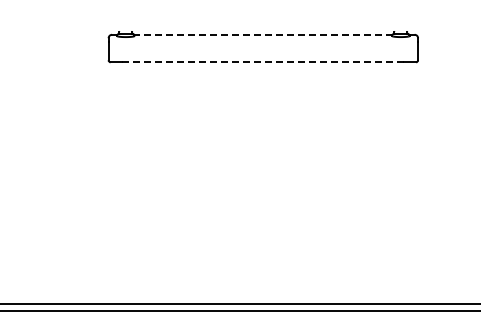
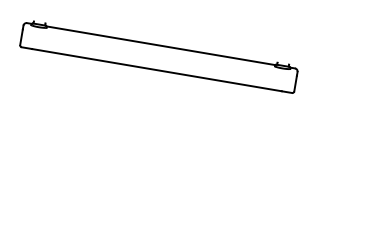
line: (262, 34) -> (160, 45), dashed -> solid
line: (263, 62) -> (157, 70), dashed -> solid

